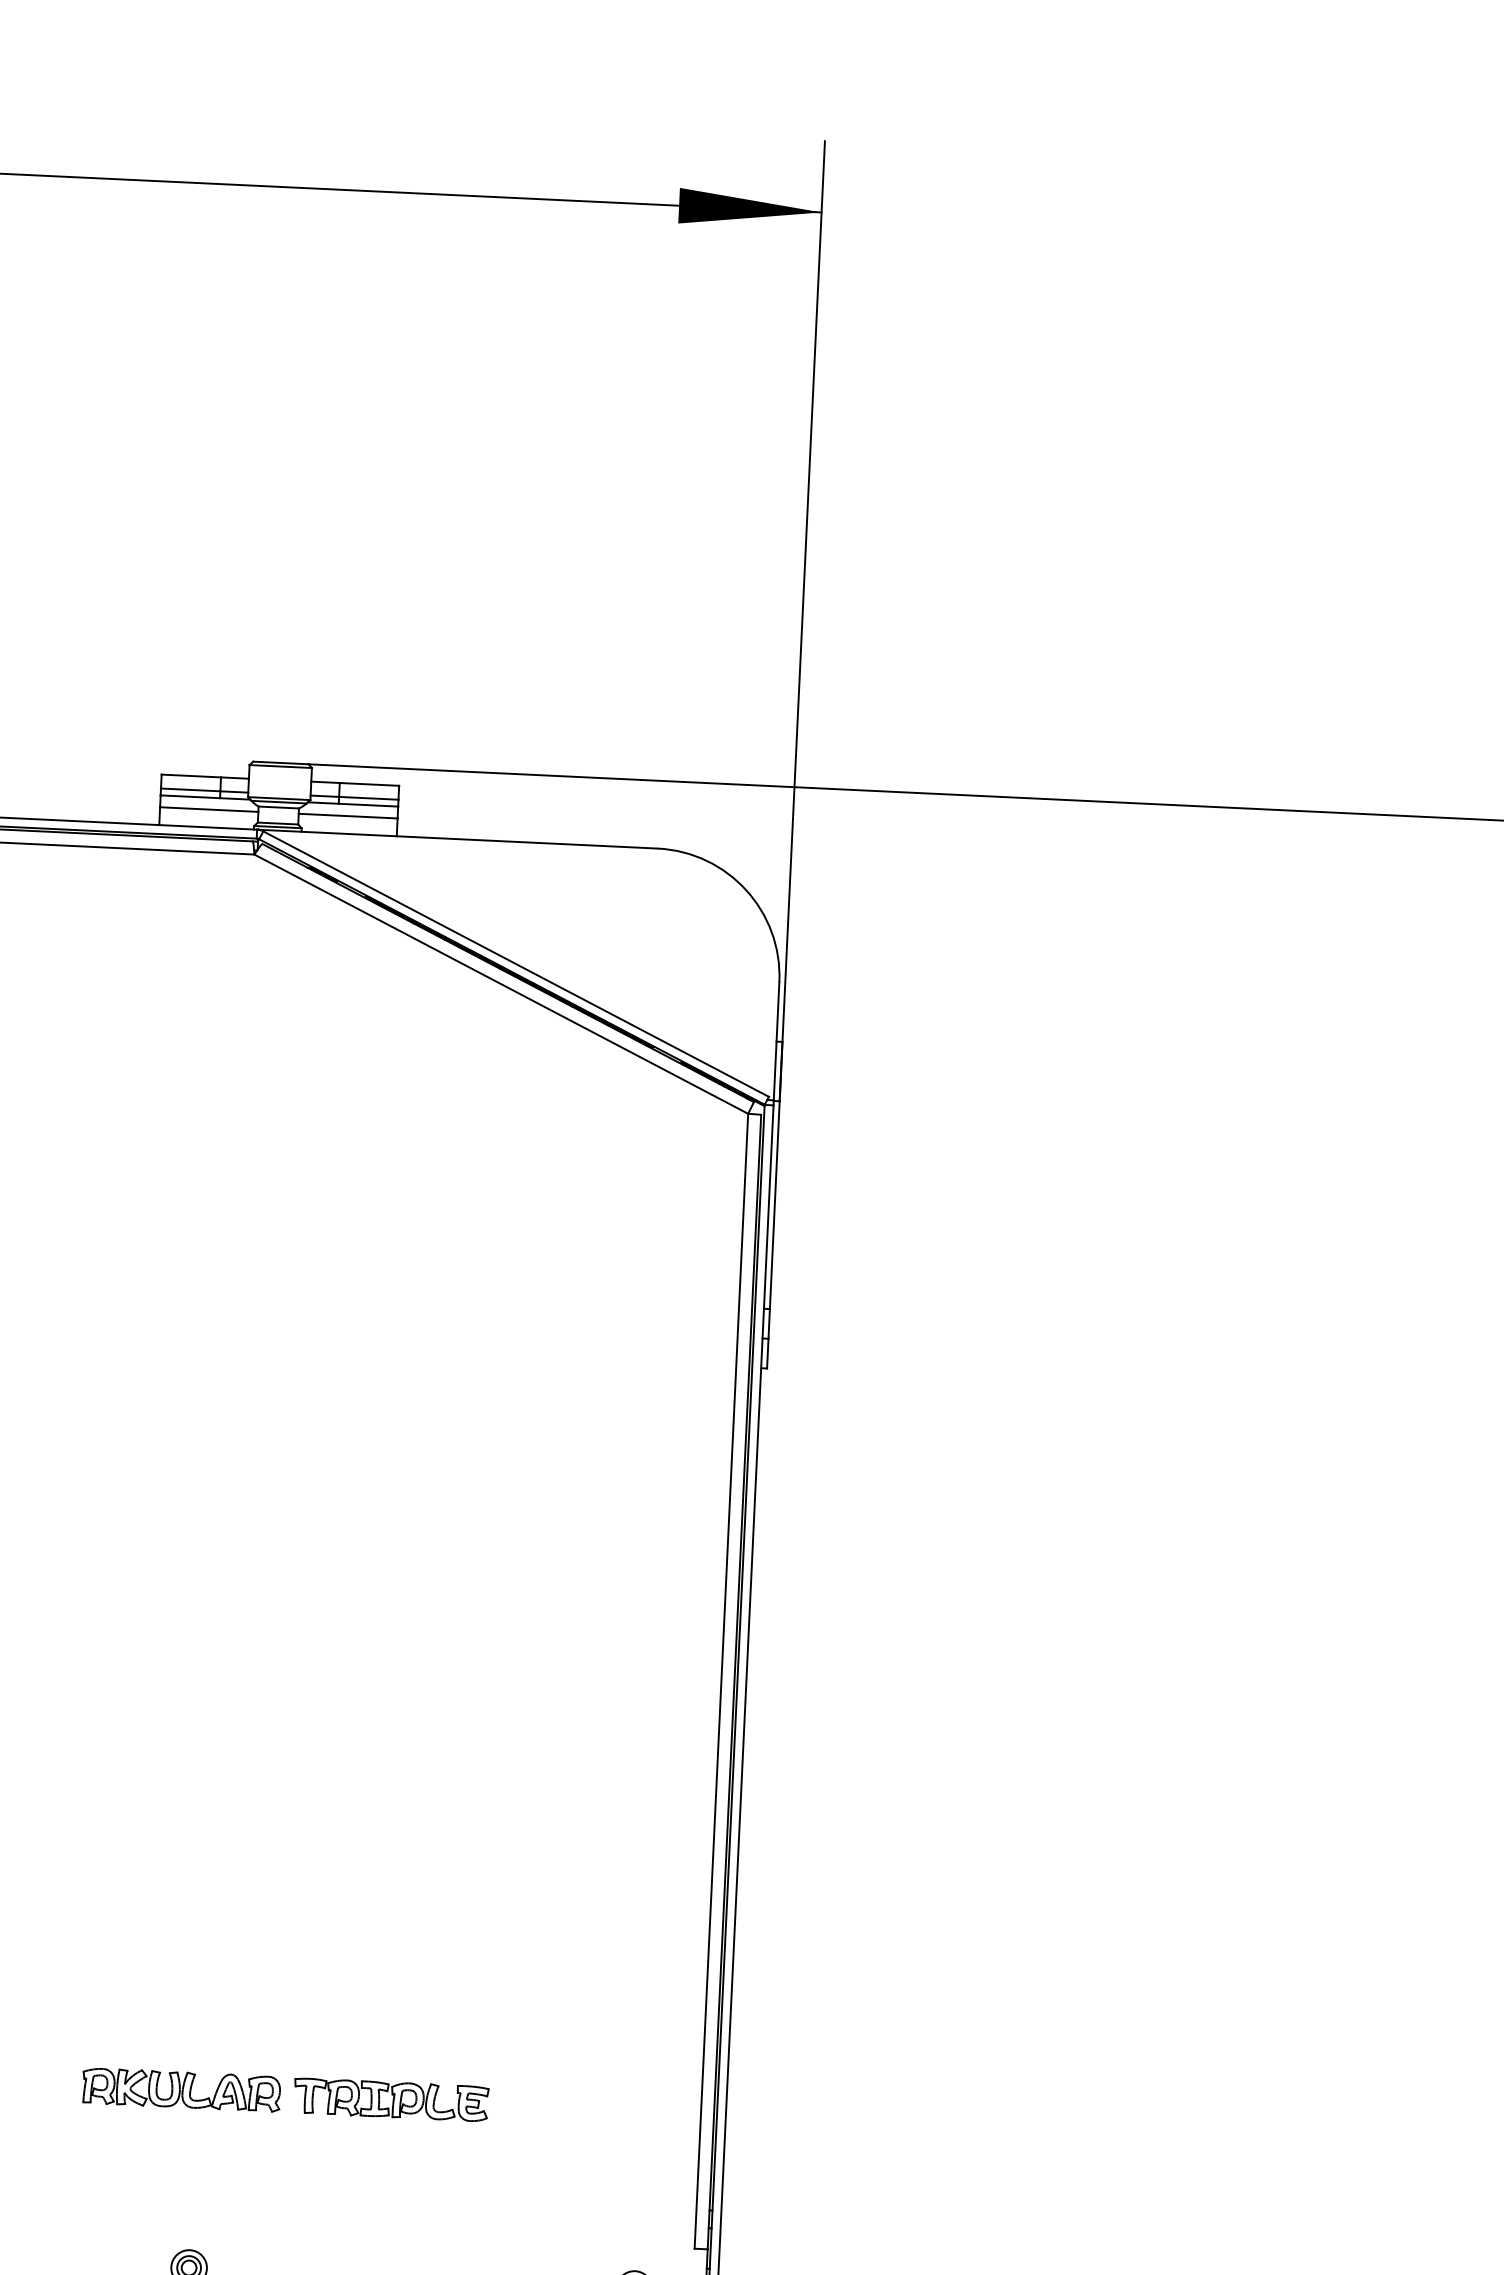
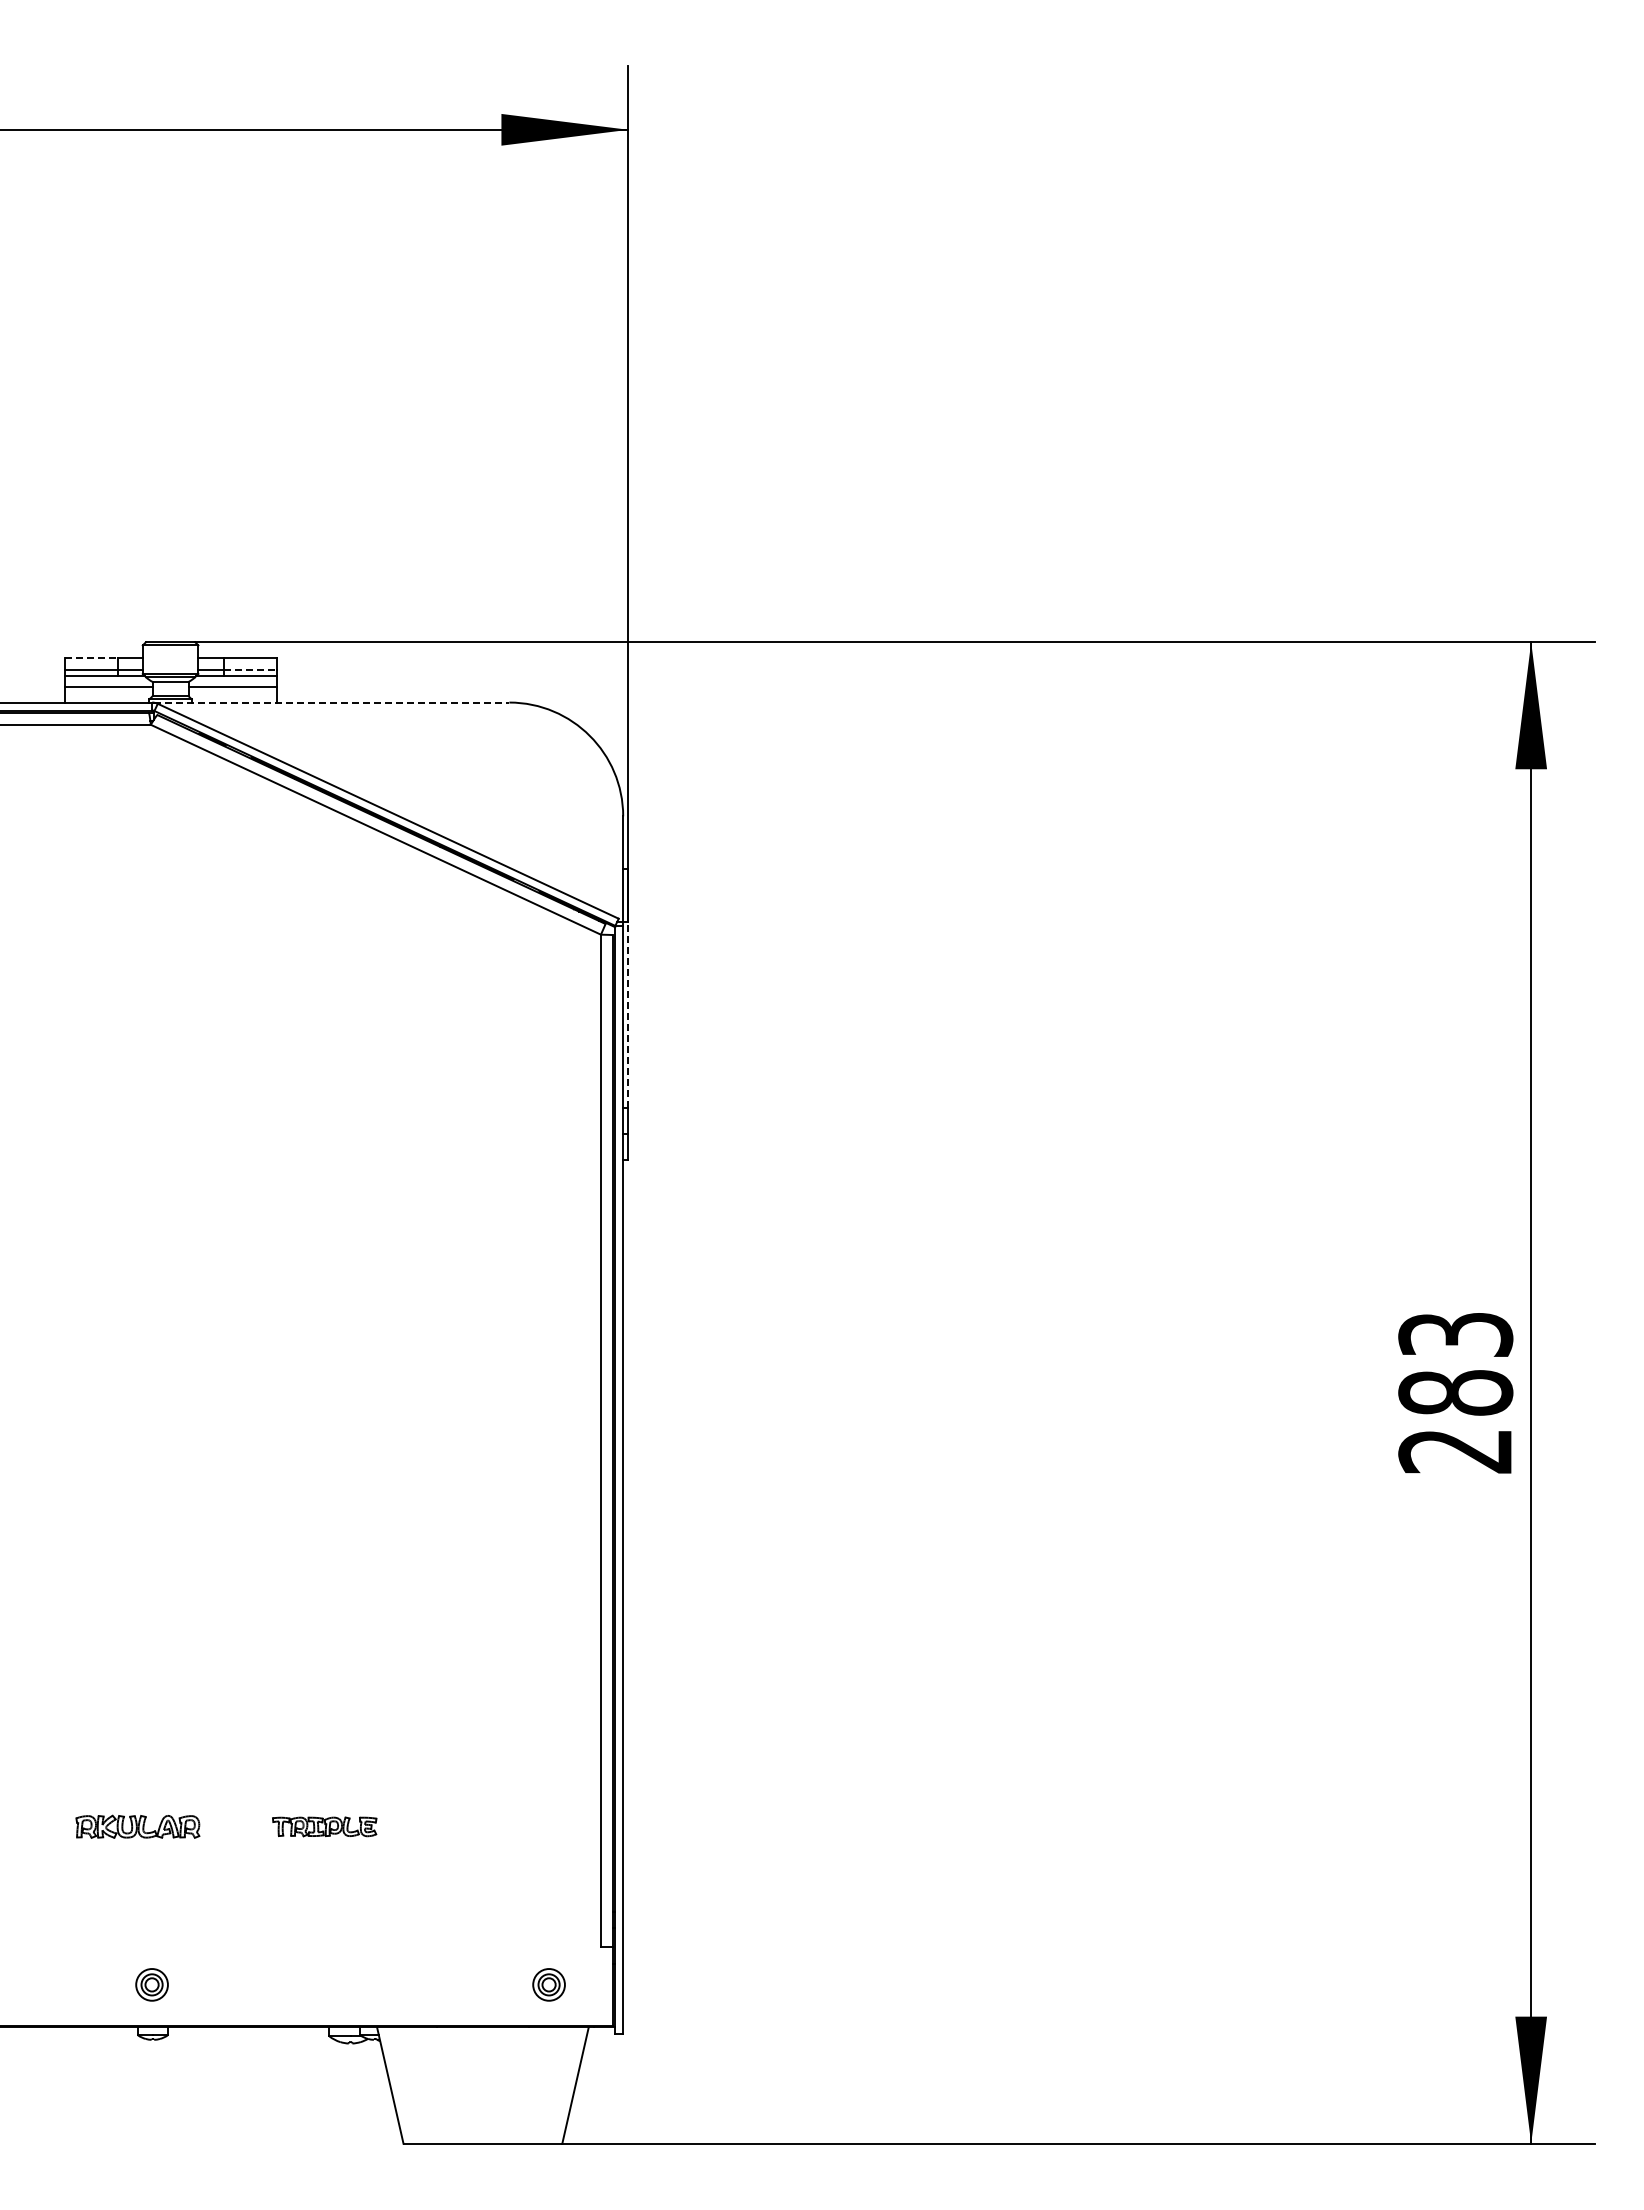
line: (191, 775) -> (91, 657), solid -> dashed
line: (369, 797) -> (250, 669), solid -> dashed
line: (458, 839) -> (331, 702), solid -> dashed
line: (774, 1204) -> (628, 1014), solid -> dashed
part: (181, 2089) -> (137, 1826), size x0.7
part: (390, 2099) -> (324, 1826), size x0.6

